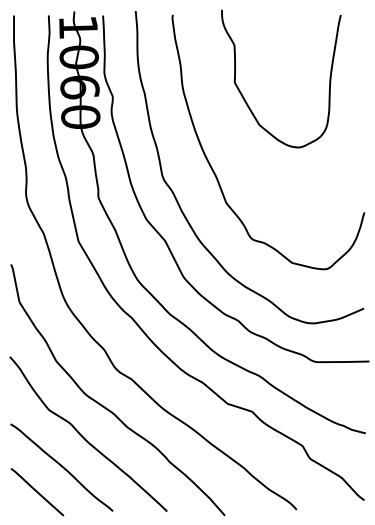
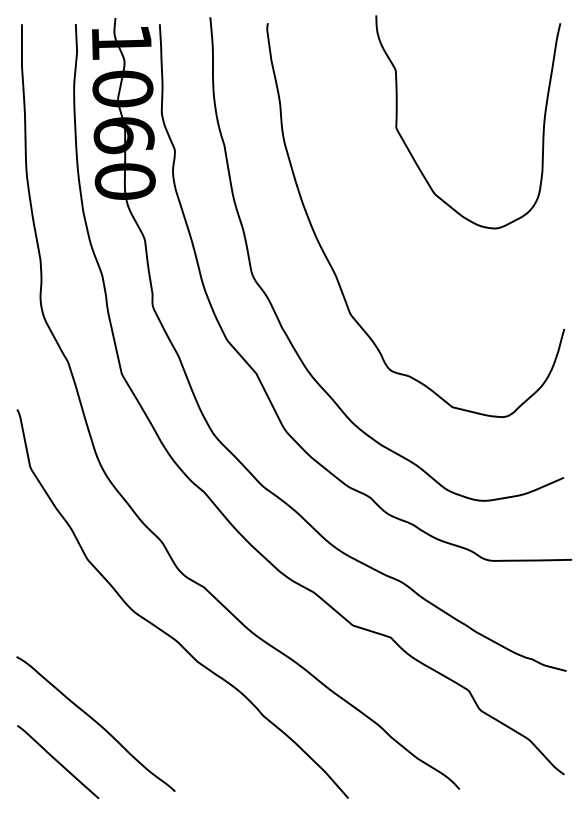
curve: (244, 97) -> (411, 151), moved
curve: (84, 437) -> (131, 677), removed

